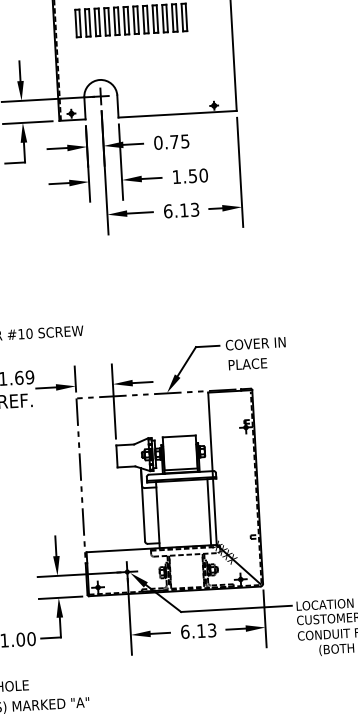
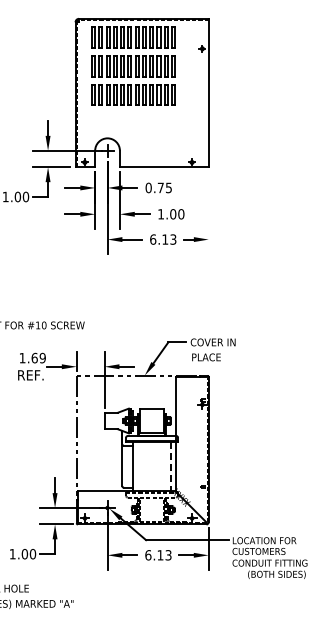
line: (239, 172) -> (208, 213), removed
text: (193, 176) -> (173, 214), 1.50 -> 1.00
line: (209, 513) -> (171, 467), solid -> dashed

